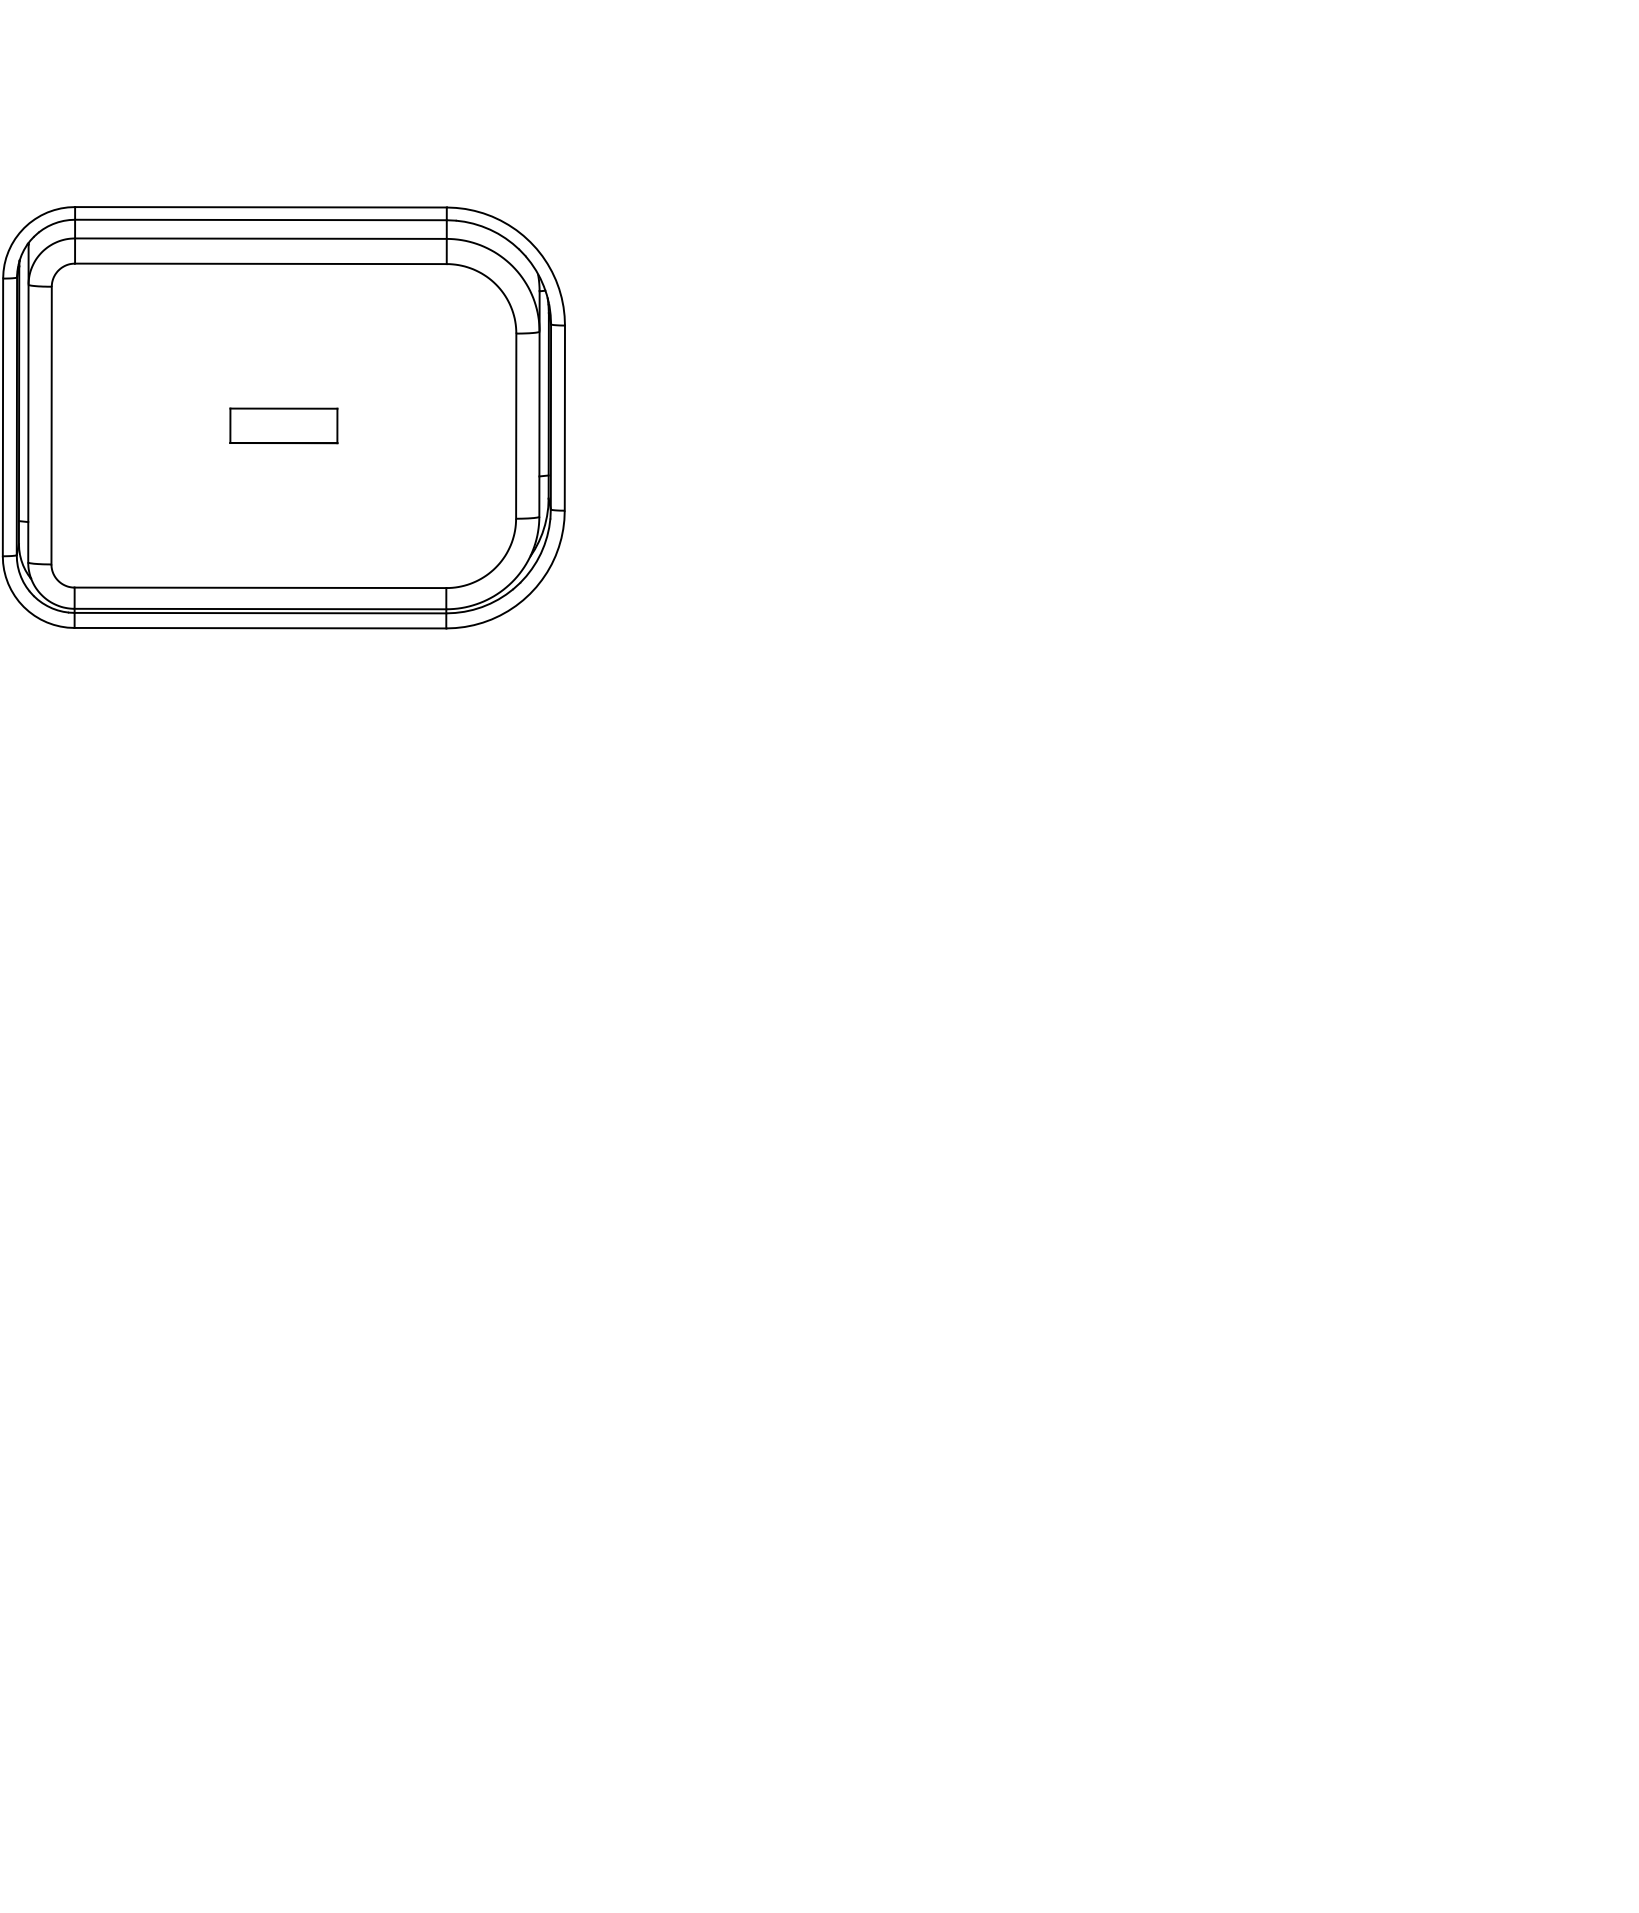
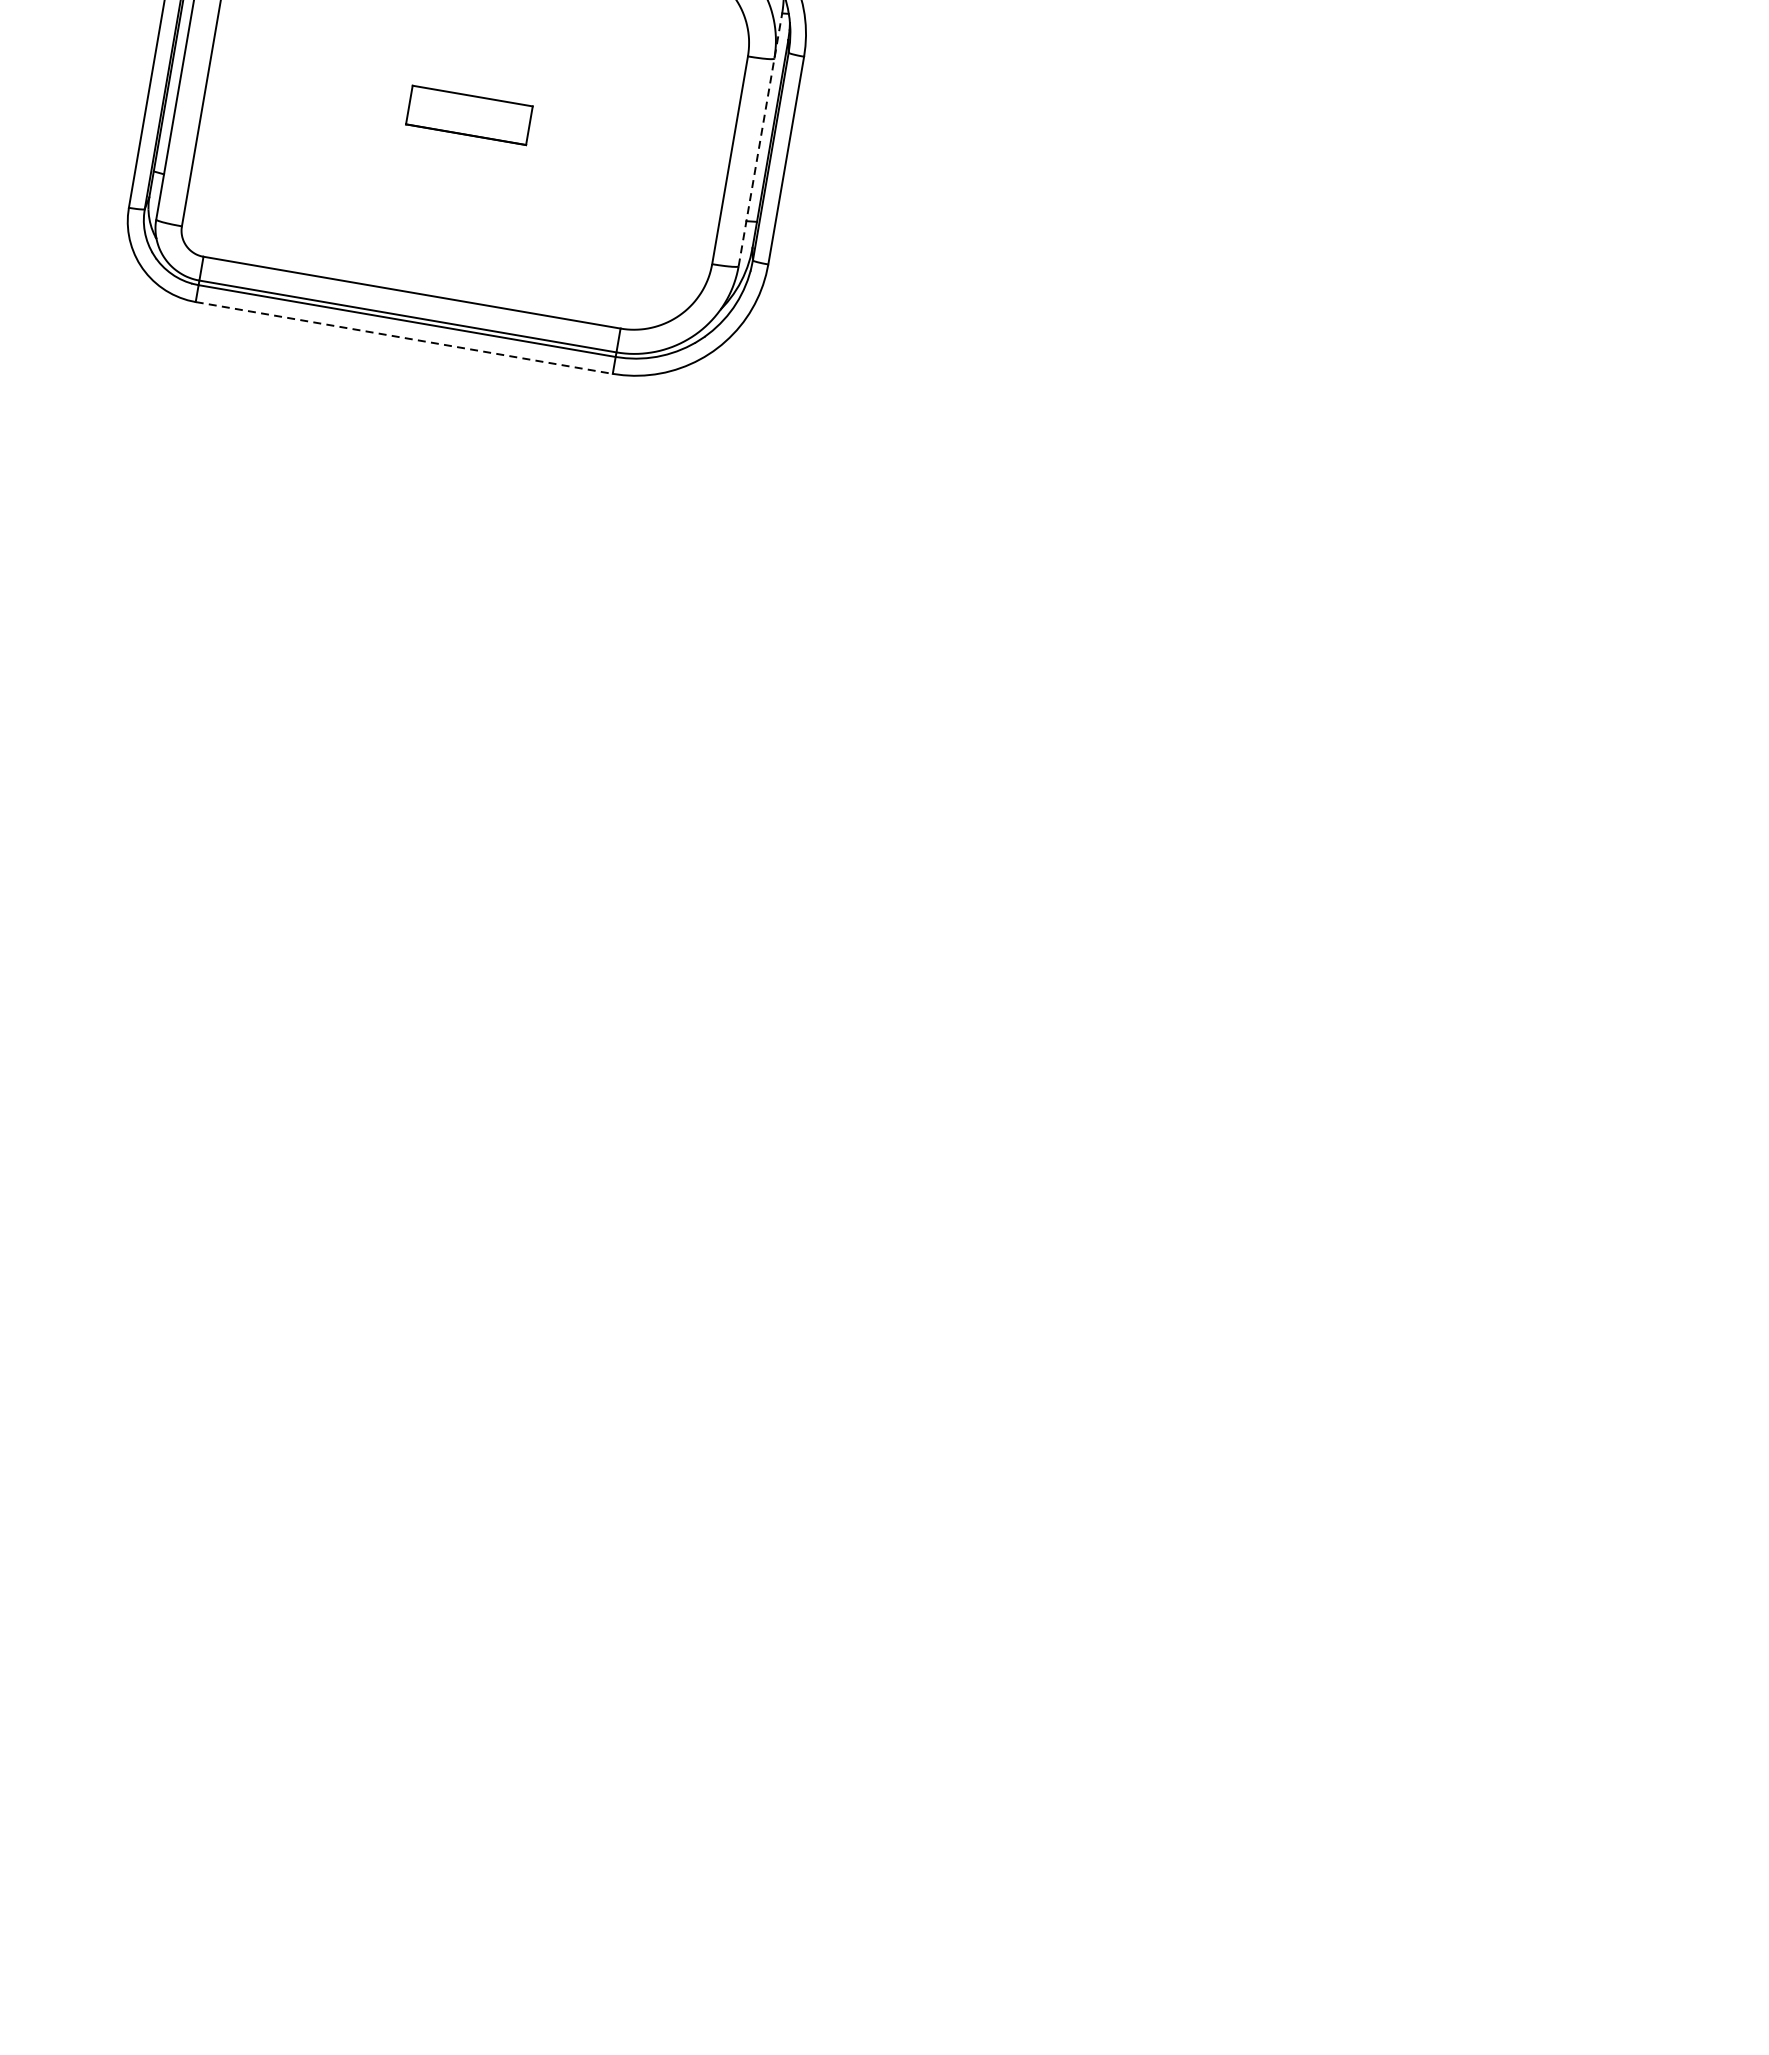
line: (539, 404) -> (760, 140), solid -> dashed
line: (260, 628) -> (404, 338), solid -> dashed

